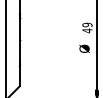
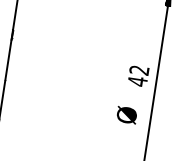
text: (87, 24) -> (139, 69), 49 -> 42

